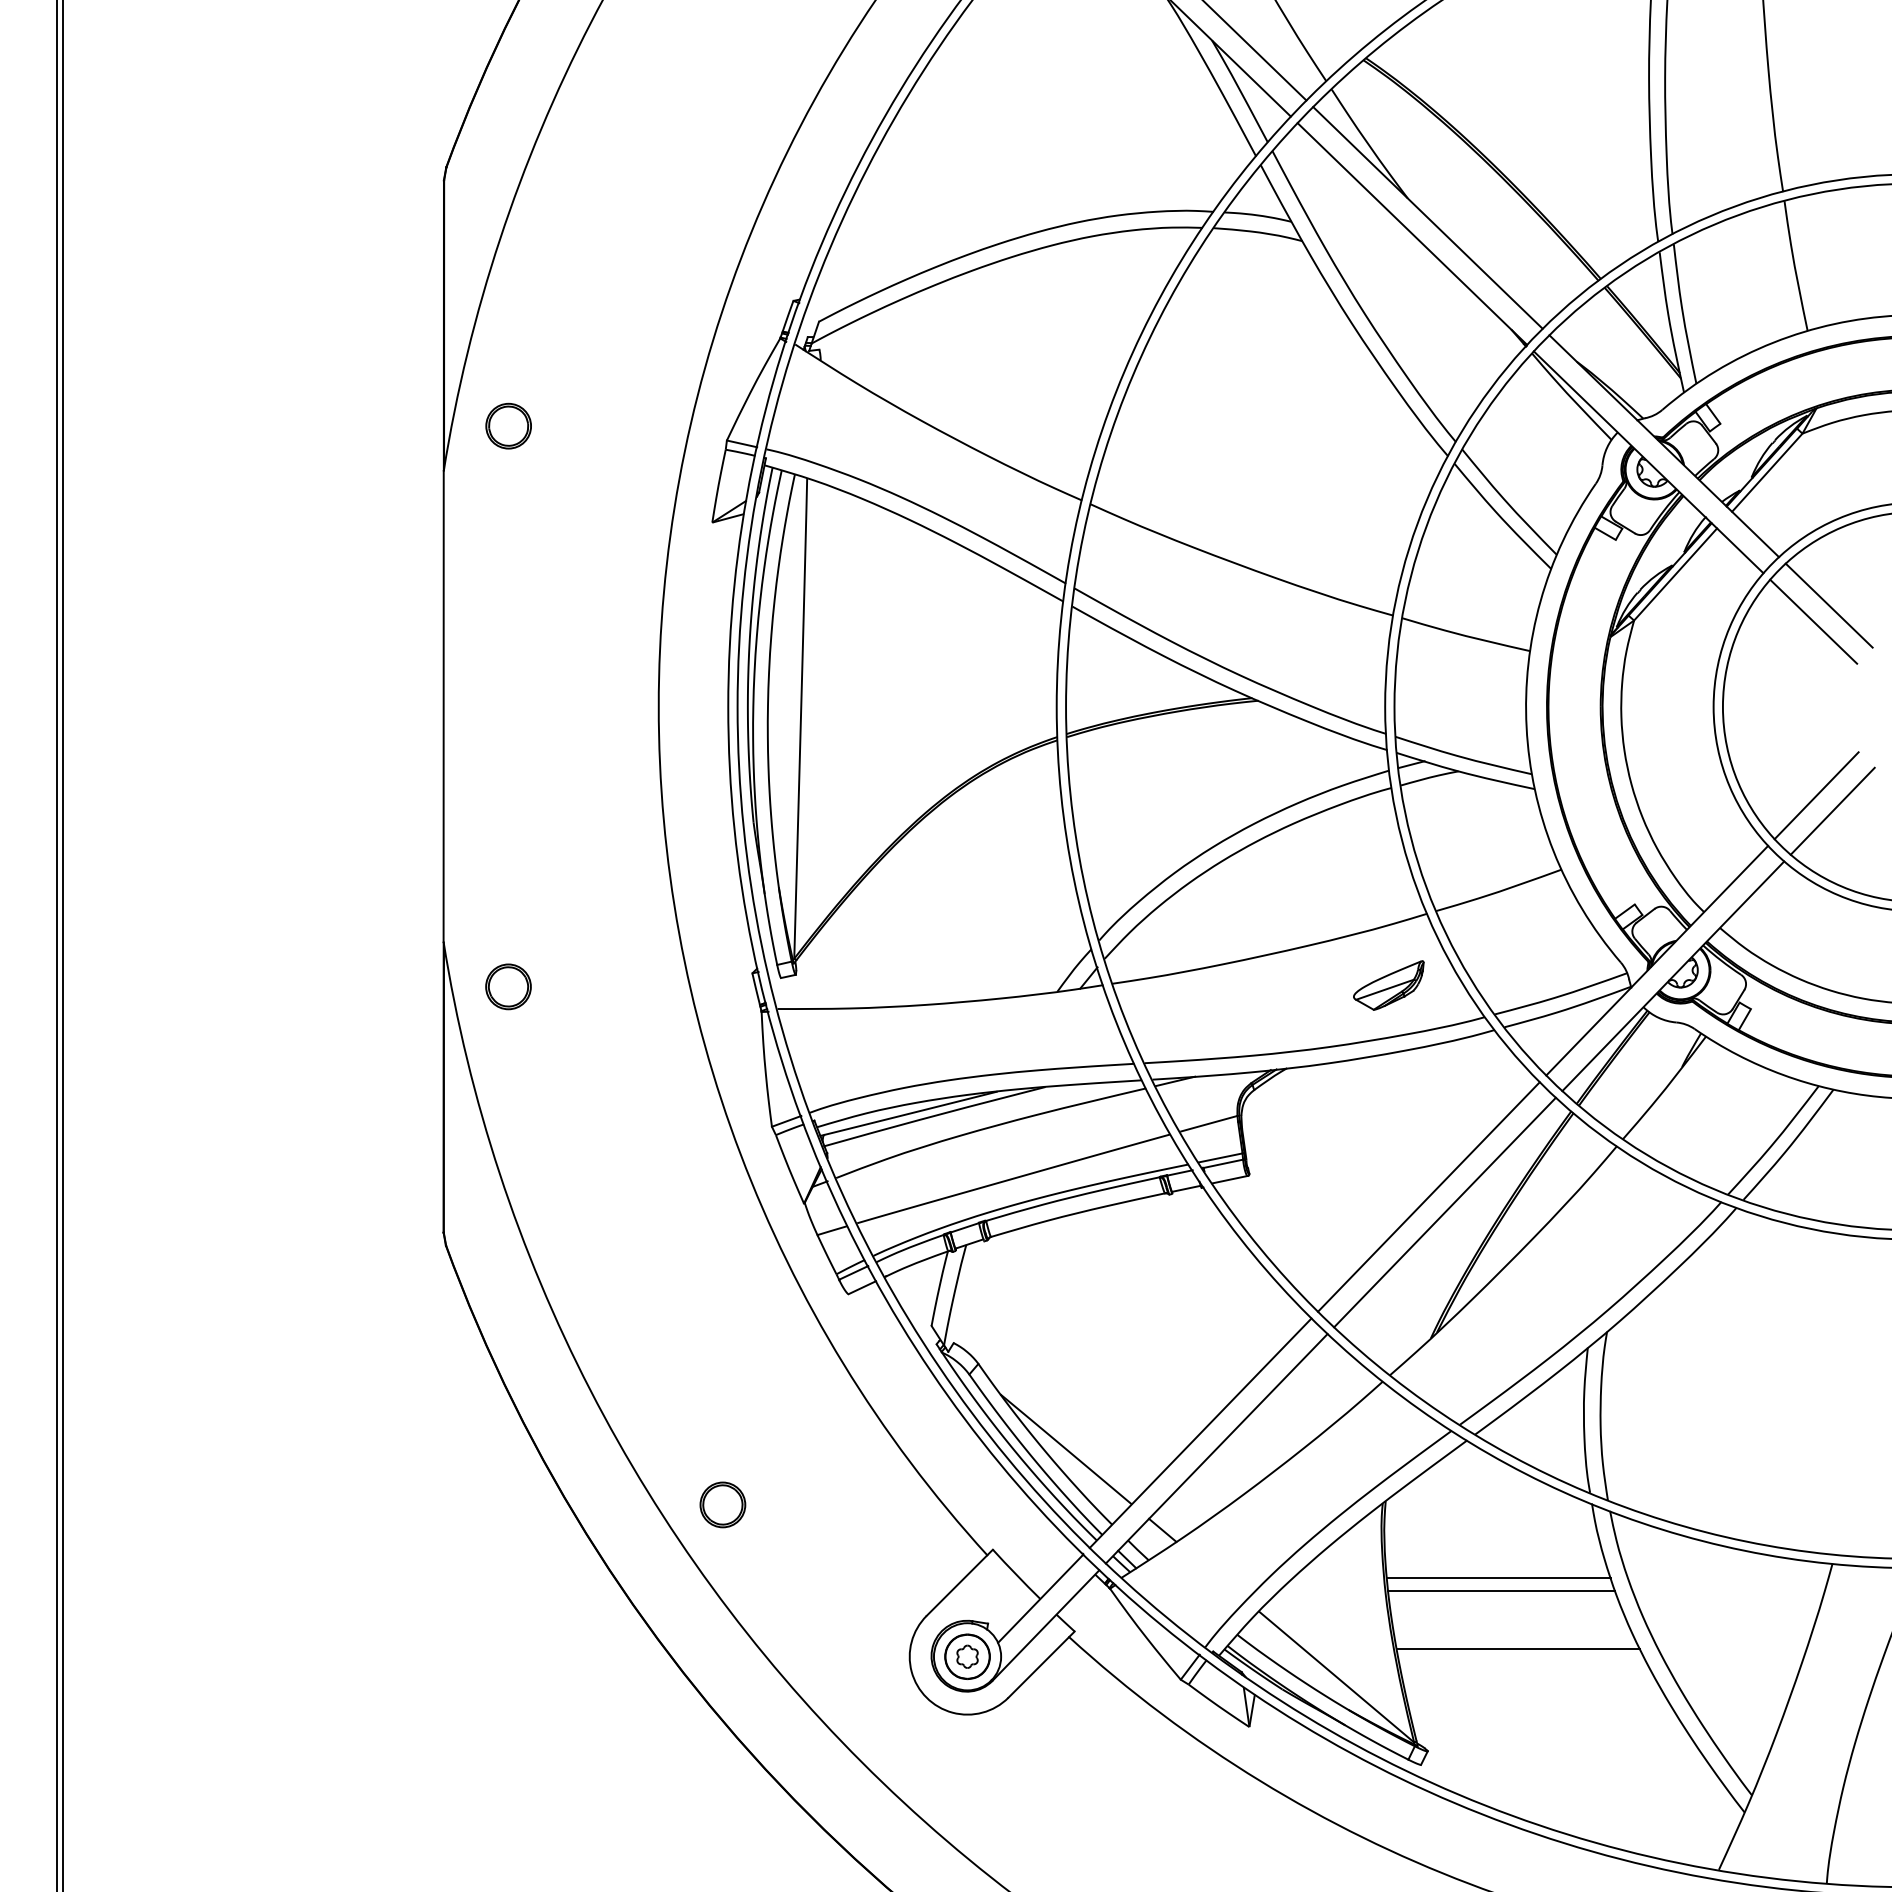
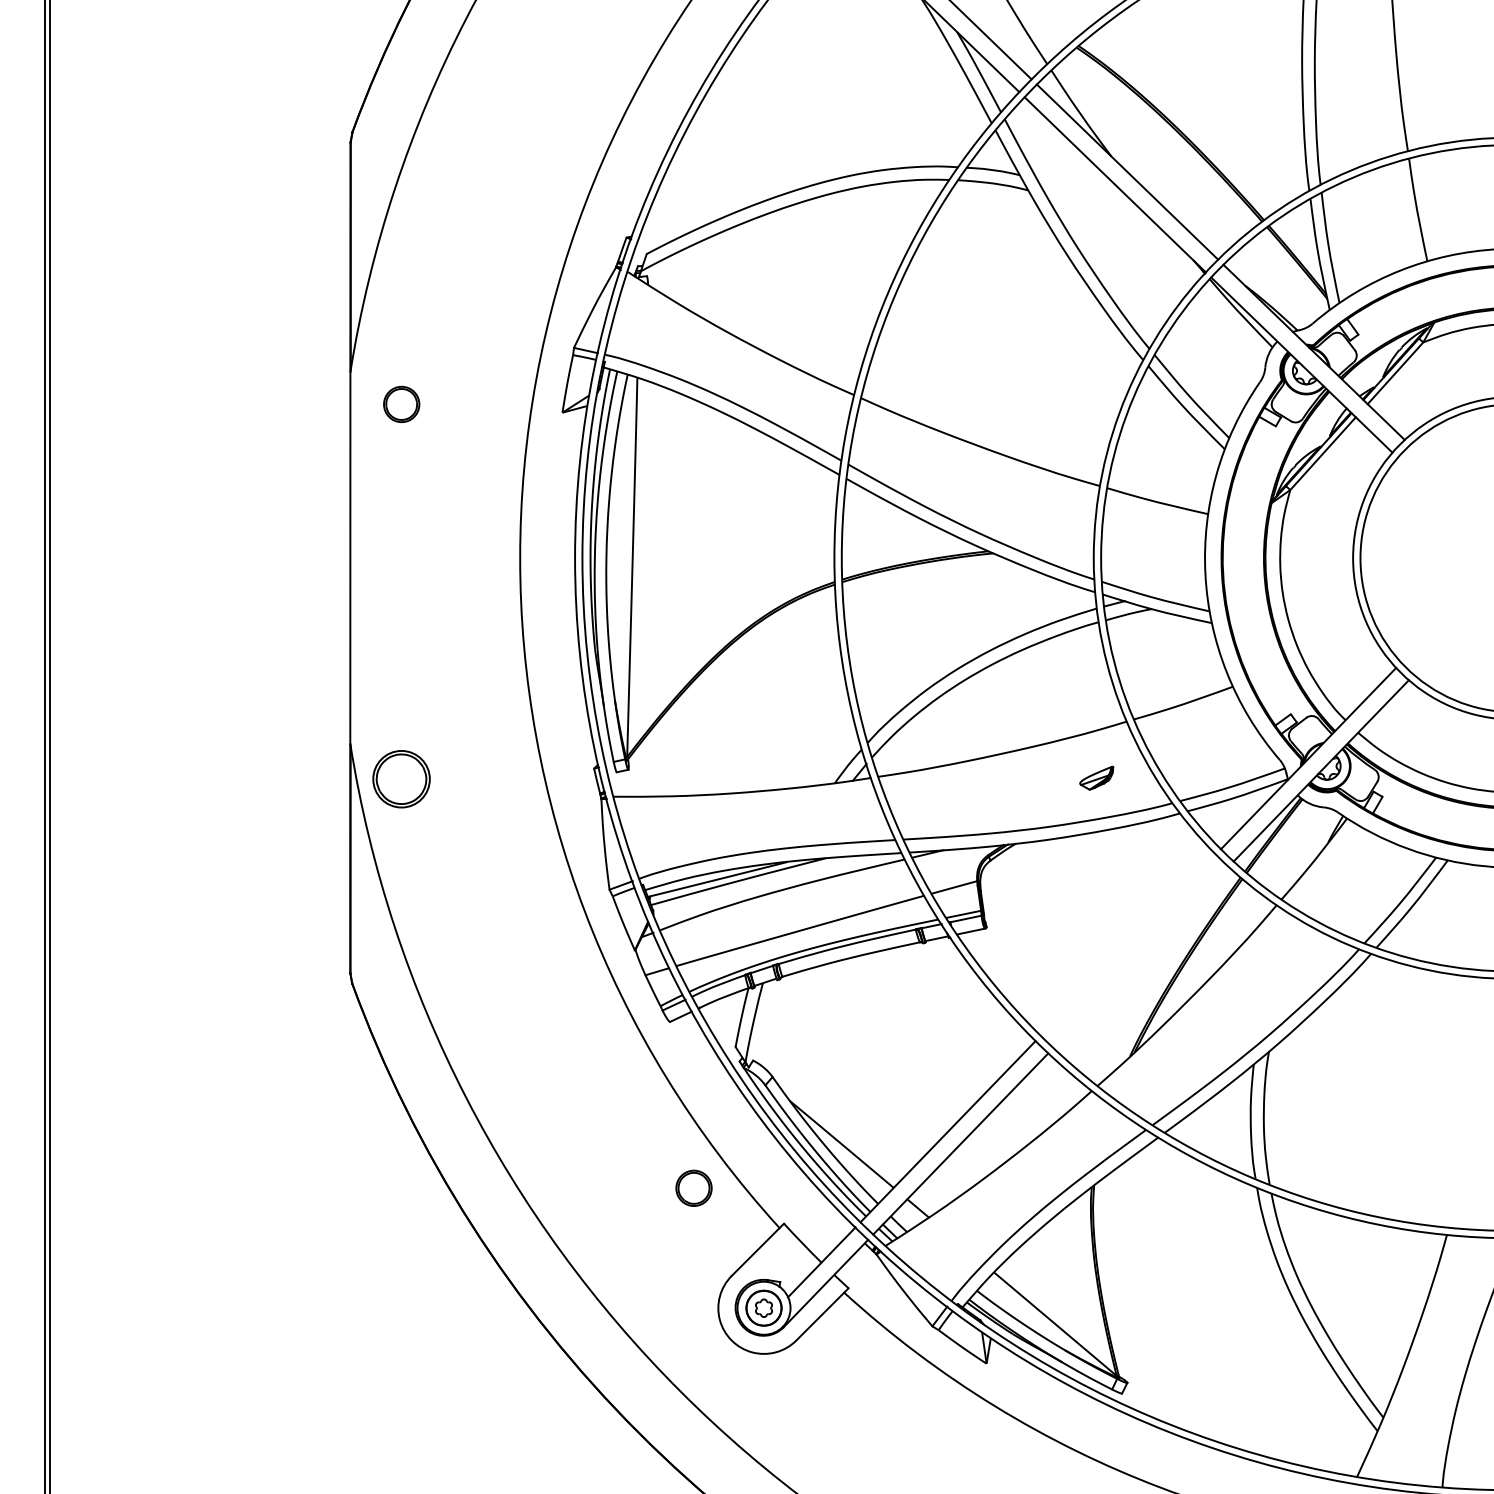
part: (508, 425) -> (401, 403), moved
line: (1828, 605) -> (1443, 478), removed
line: (1813, 621) -> (1431, 490), removed
line: (1816, 795) -> (1434, 628), removed
line: (1832, 810) -> (1446, 640), removed
part: (1388, 985) -> (1096, 778), size x0.6
part: (508, 986) -> (401, 778), size x1.6
line: (1428, 1196) -> (1127, 944), removed
line: (1444, 1212) -> (1140, 957), removed
part: (722, 1504) -> (693, 1187), moved
line: (1498, 1578) -> (1183, 1246), removed
line: (1501, 1591) -> (1185, 1256), removed
line: (1518, 1649) -> (1199, 1302), removed

